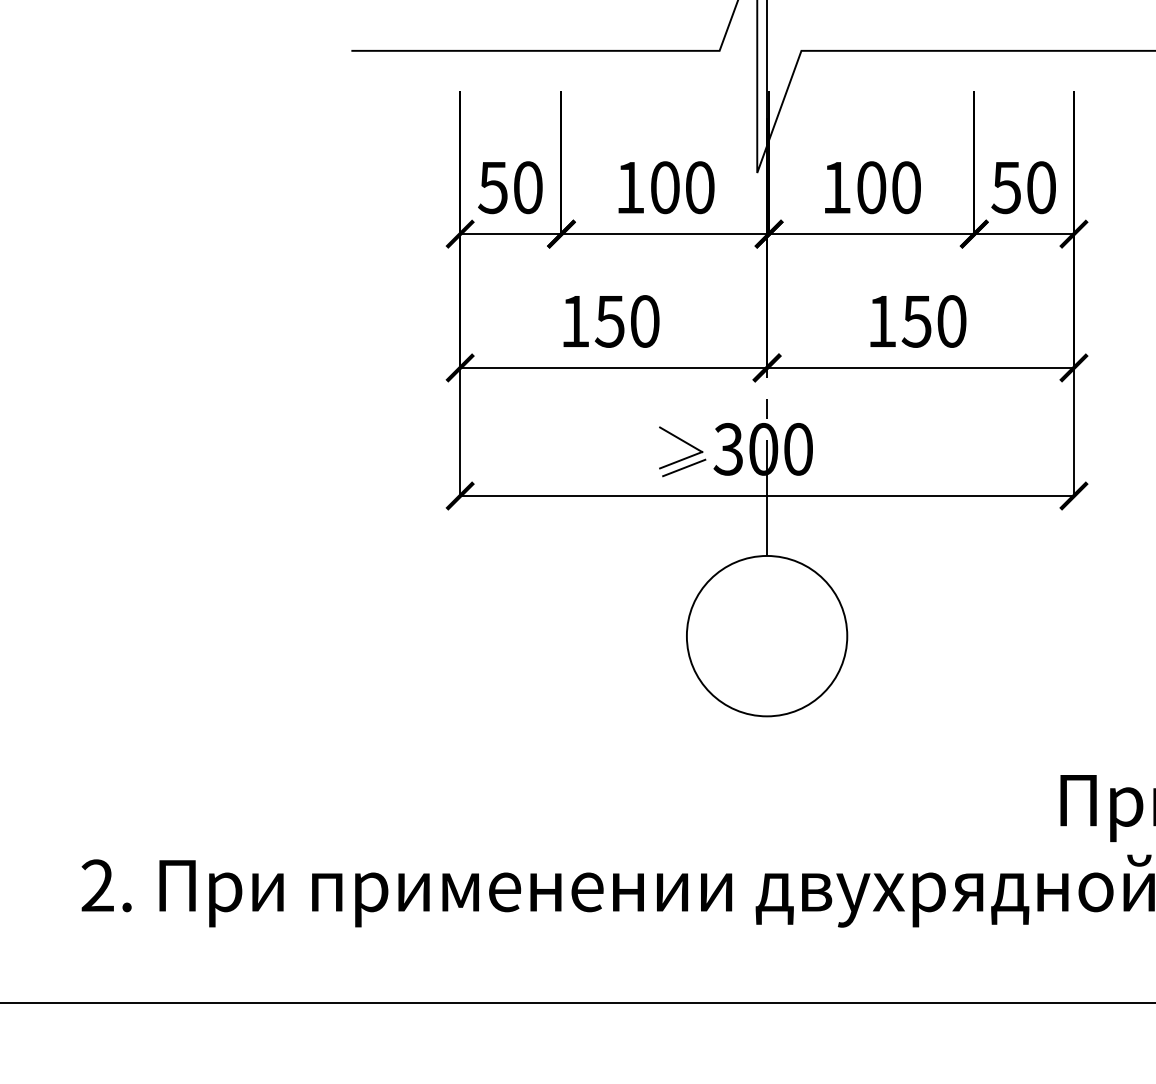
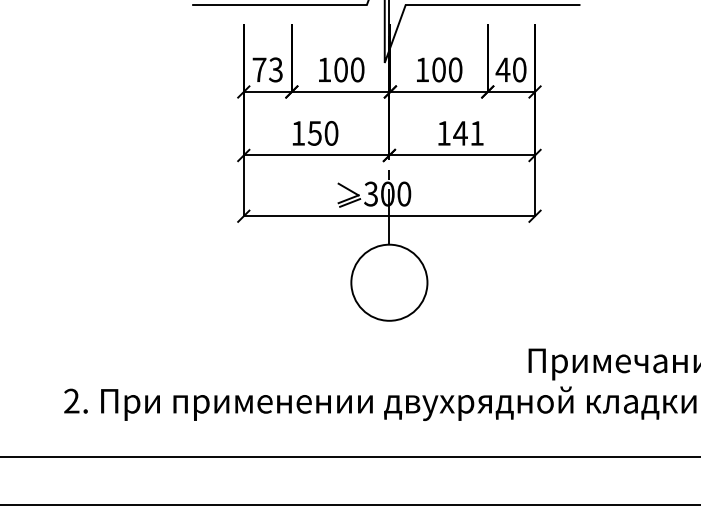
text: (510, 186) -> (267, 69), 50 -> 73
text: (1005, 186) -> (502, 69), 50 -> 40
text: (933, 319) -> (468, 132), 150 -> 141

